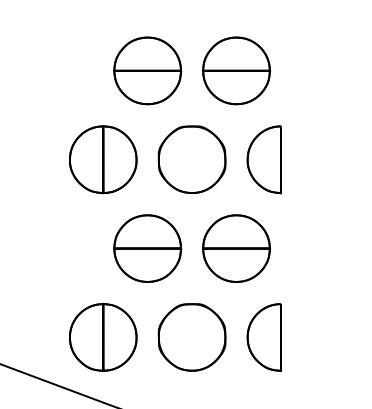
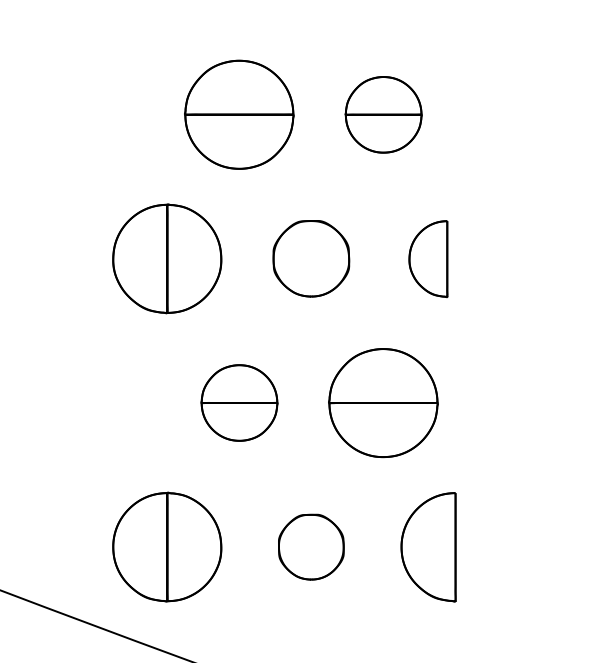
part: (236, 70) -> (383, 114), size x0.7
part: (191, 159) -> (310, 258), size x0.7
part: (263, 159) -> (427, 258), size x0.7
part: (147, 248) -> (239, 402), size x0.7
part: (191, 337) -> (310, 547), size x0.6

